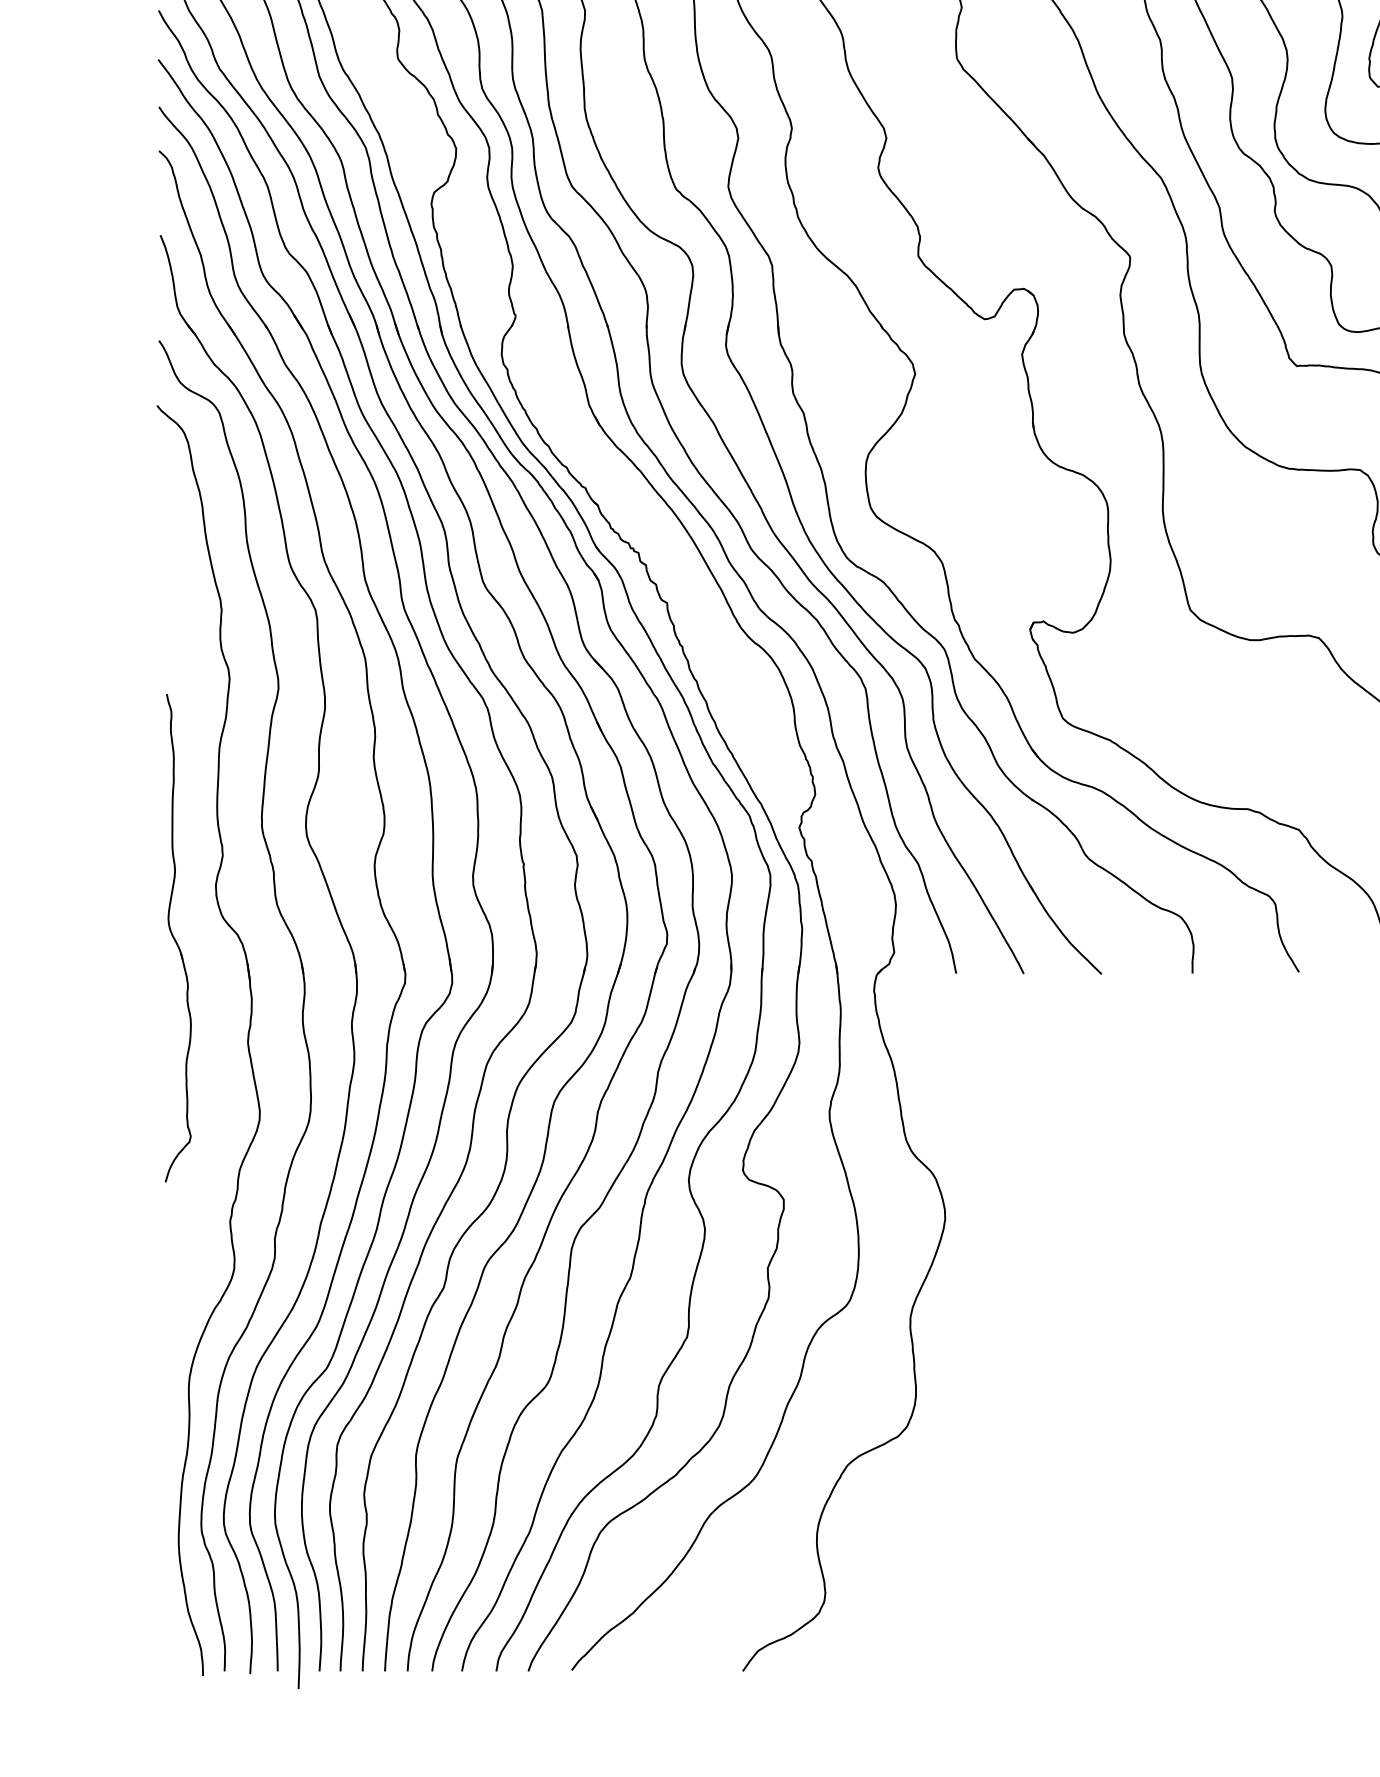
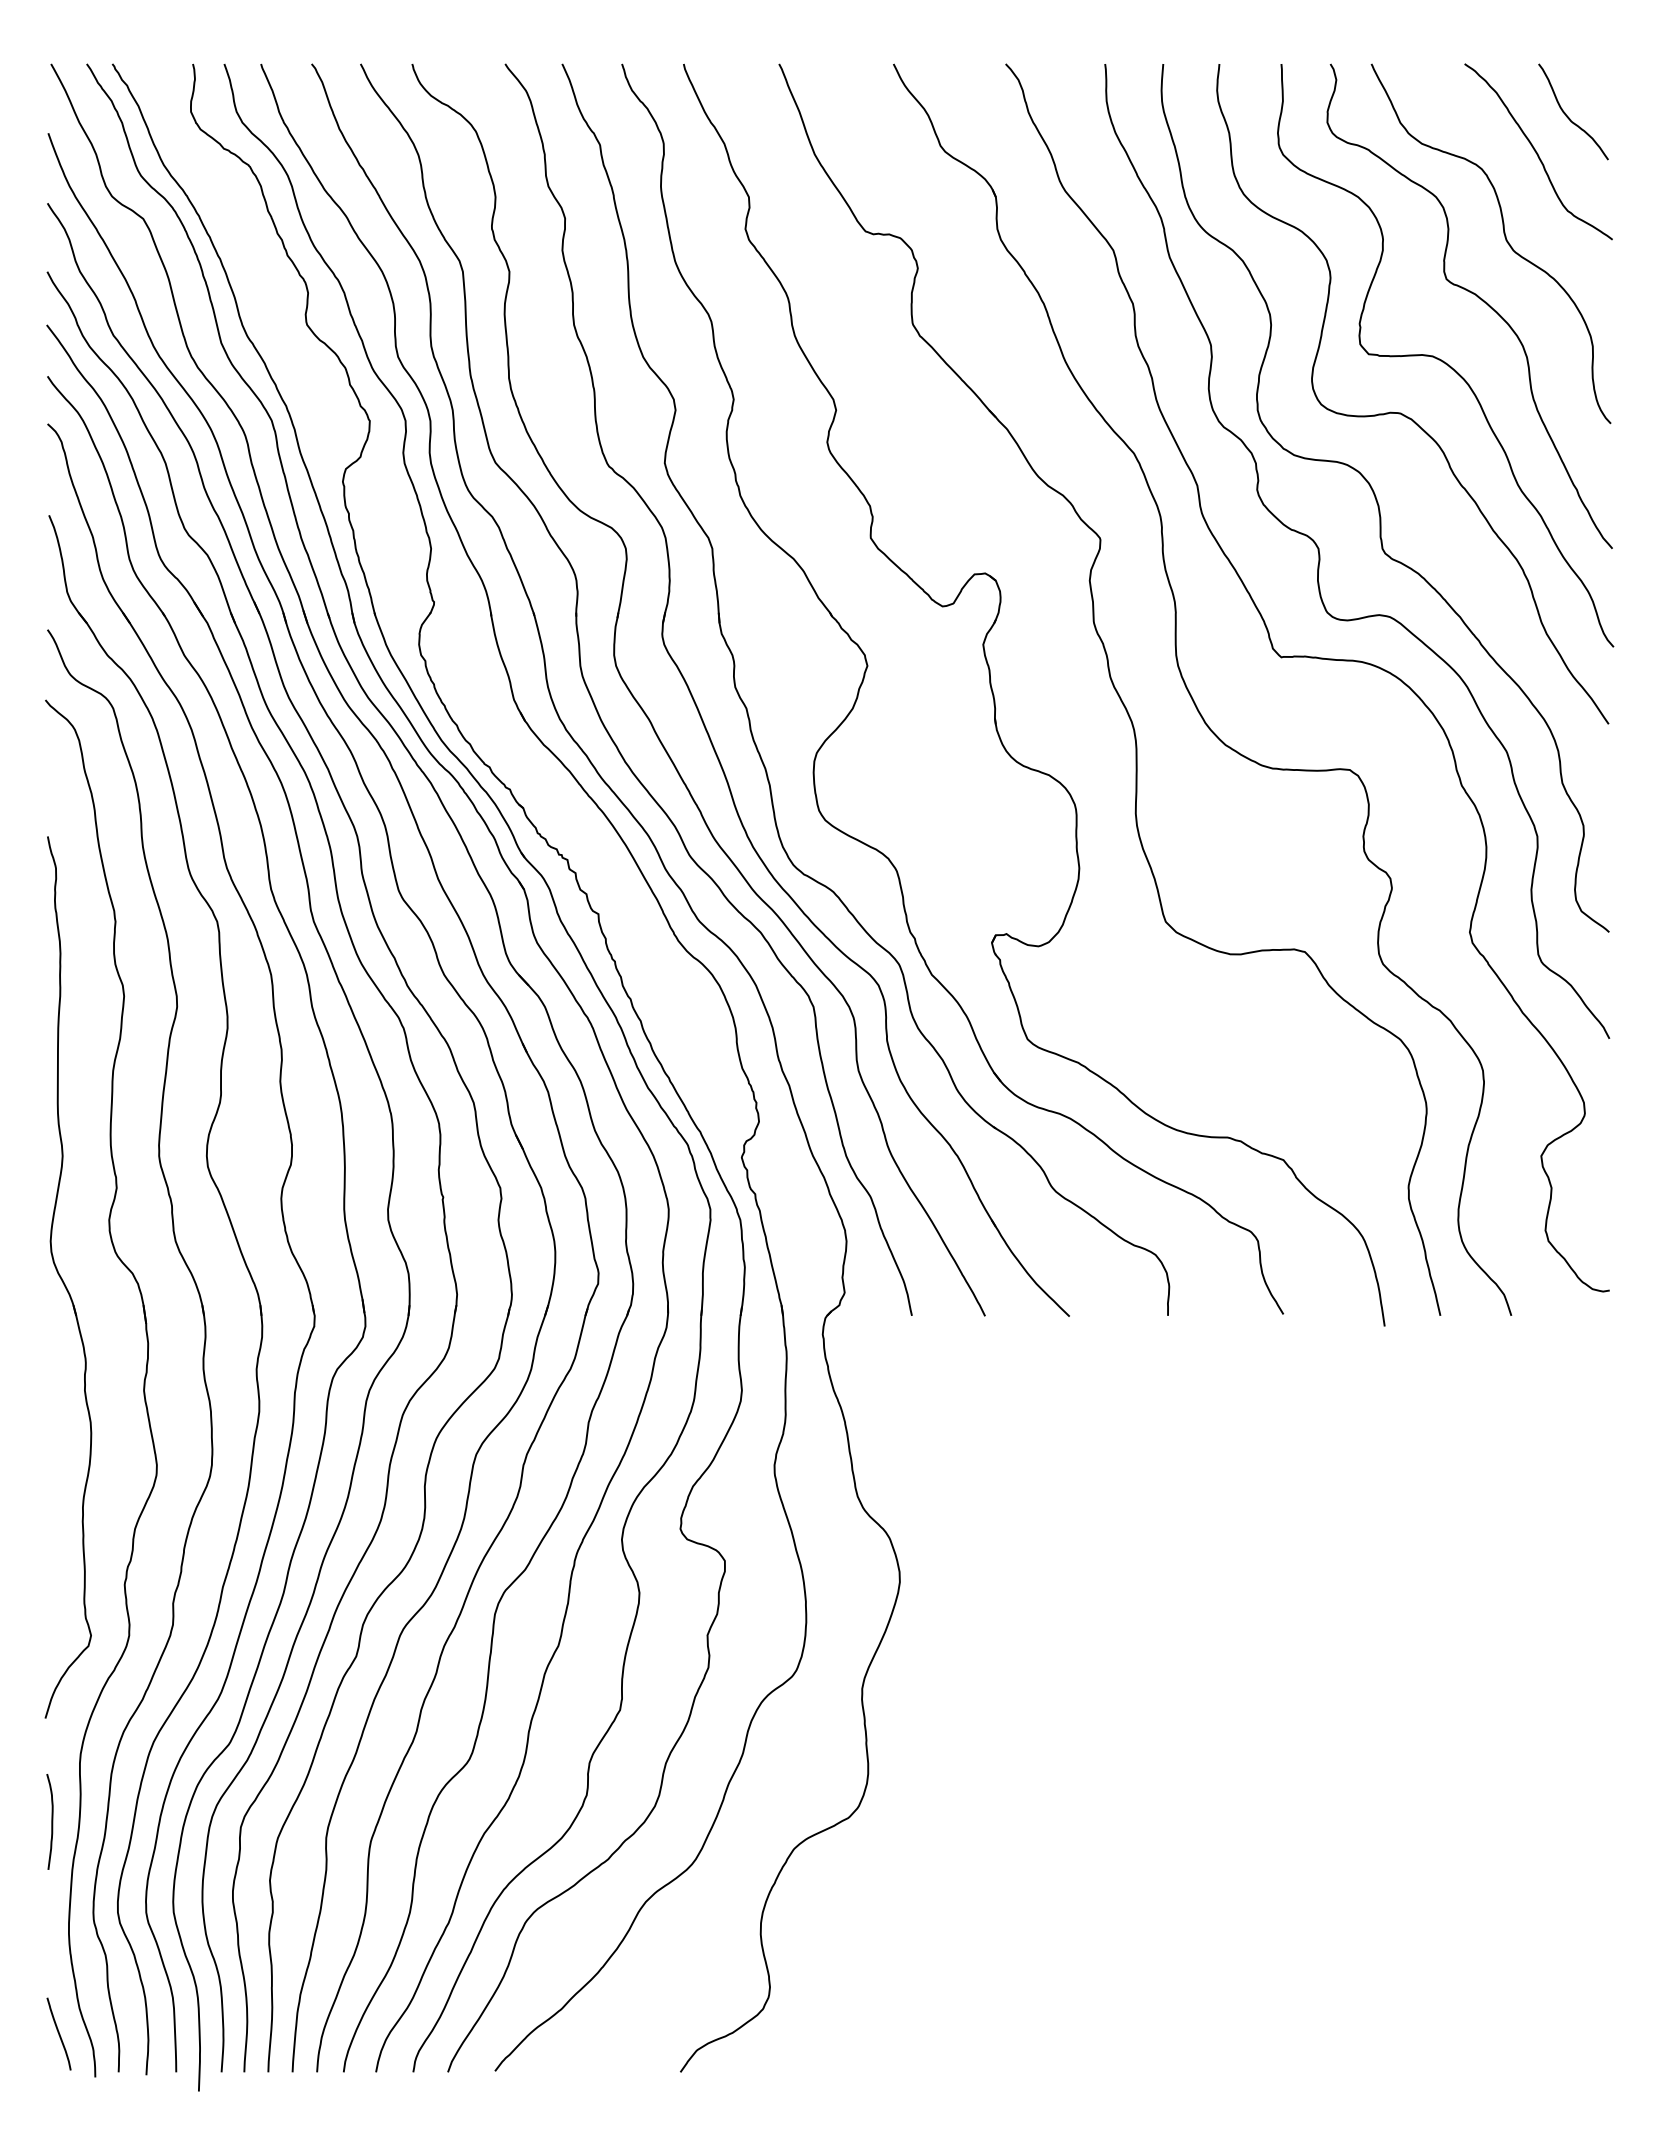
part: (178, 938) -> (68, 1277), size x1.67
curve: (162, 1440) -> (51, 1821), added
curve: (169, 1635) -> (58, 2033), added

